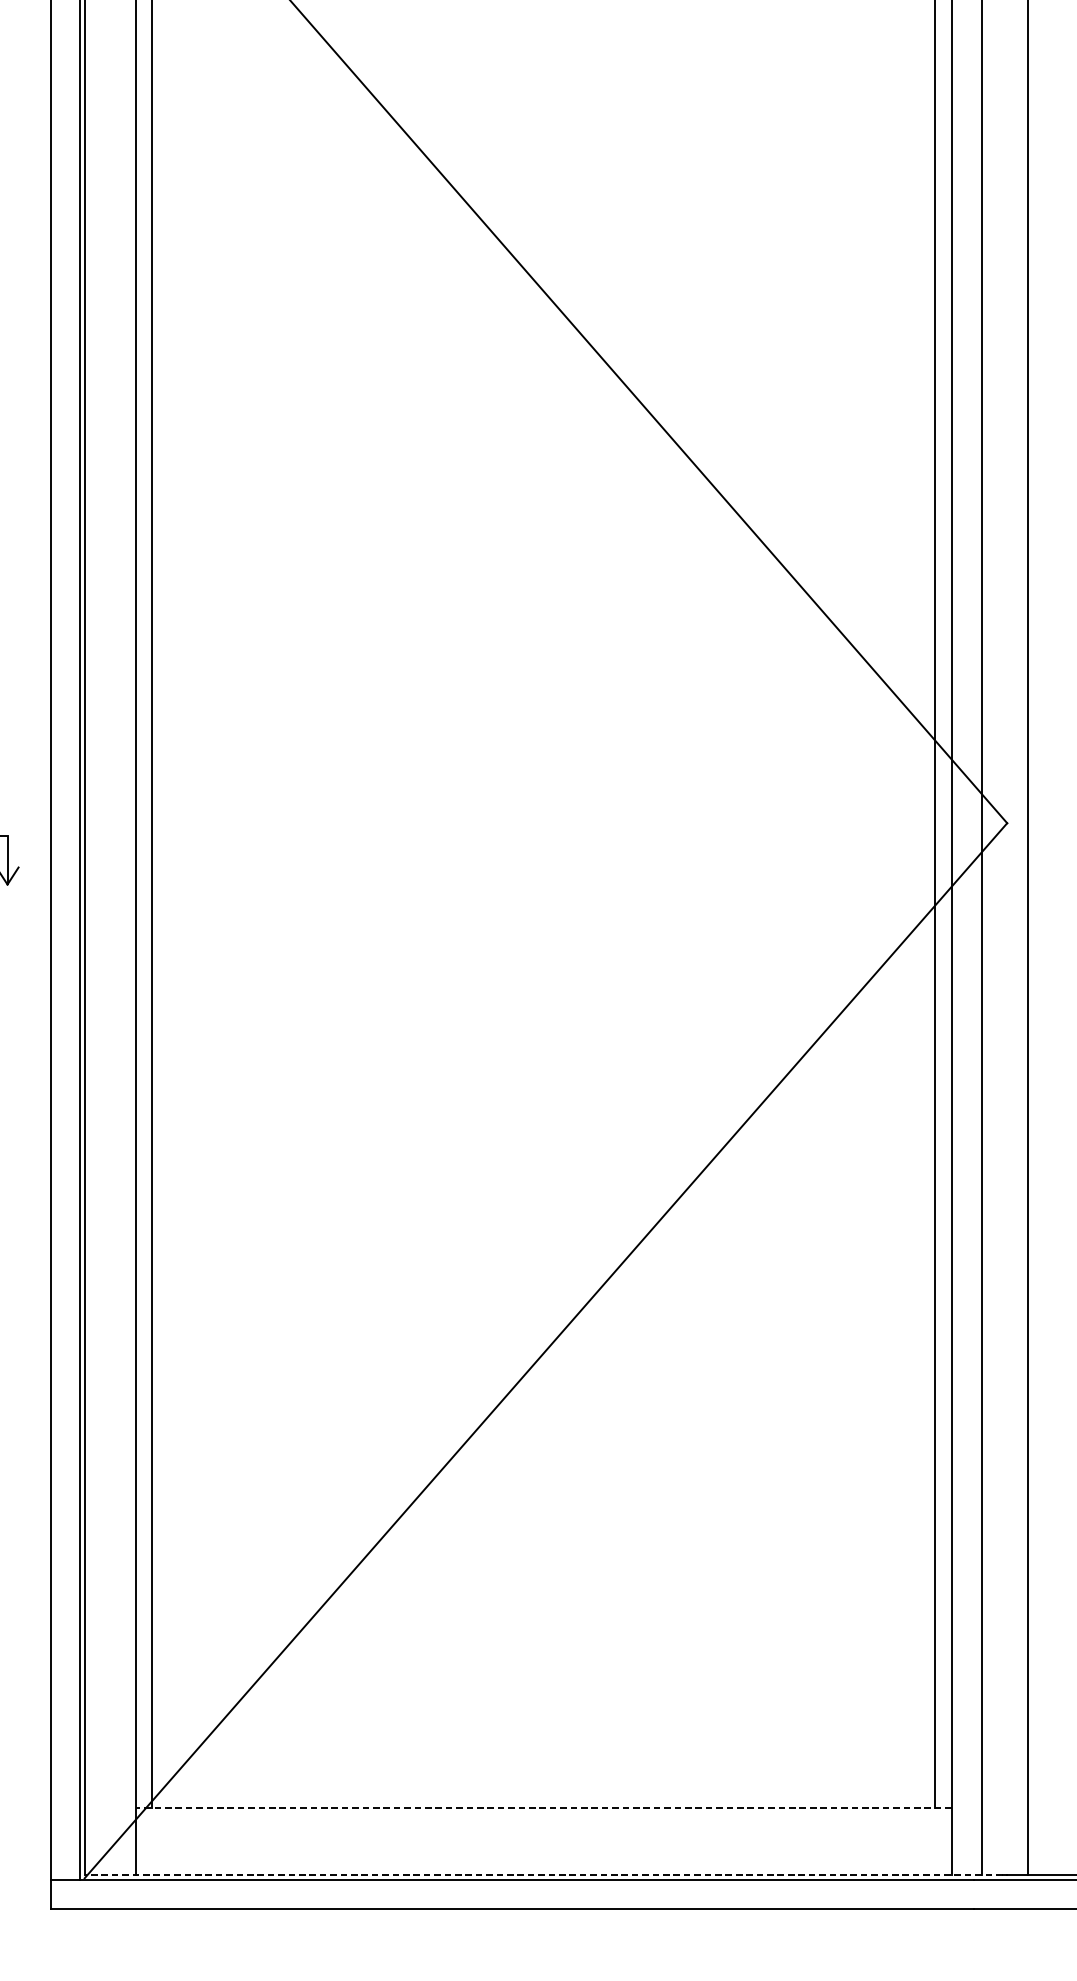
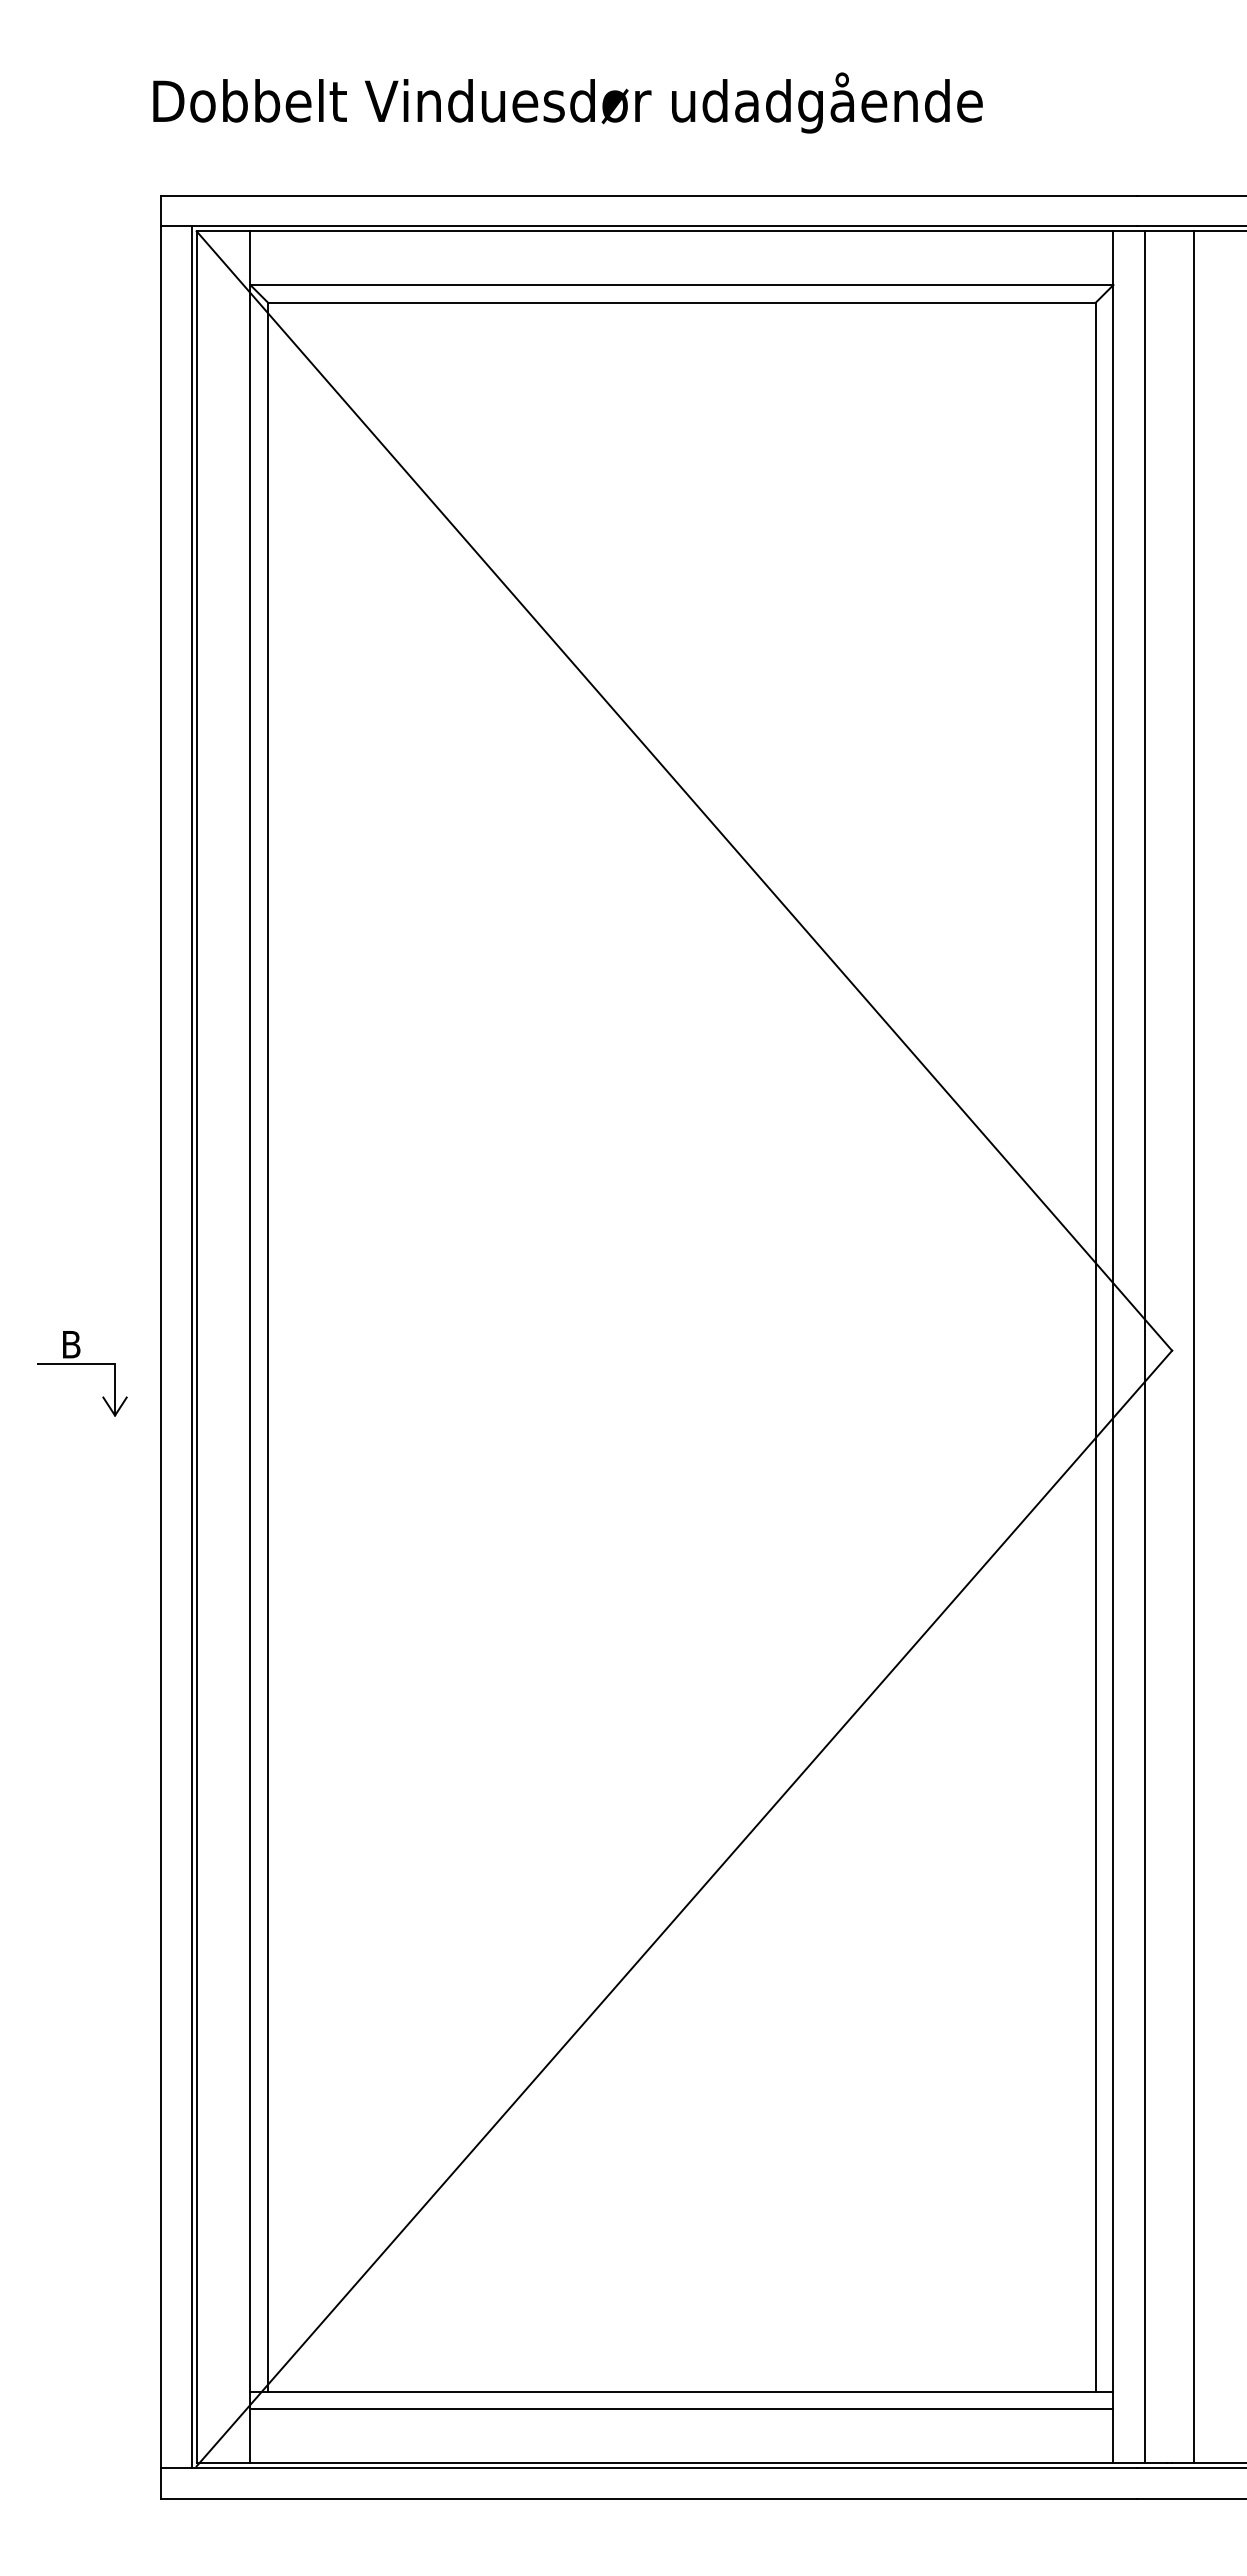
line: (543, 1807) -> (681, 2391), dashed -> solid
line: (543, 1824) -> (681, 2409), added
line: (543, 1875) -> (681, 2463), dashed -> solid

